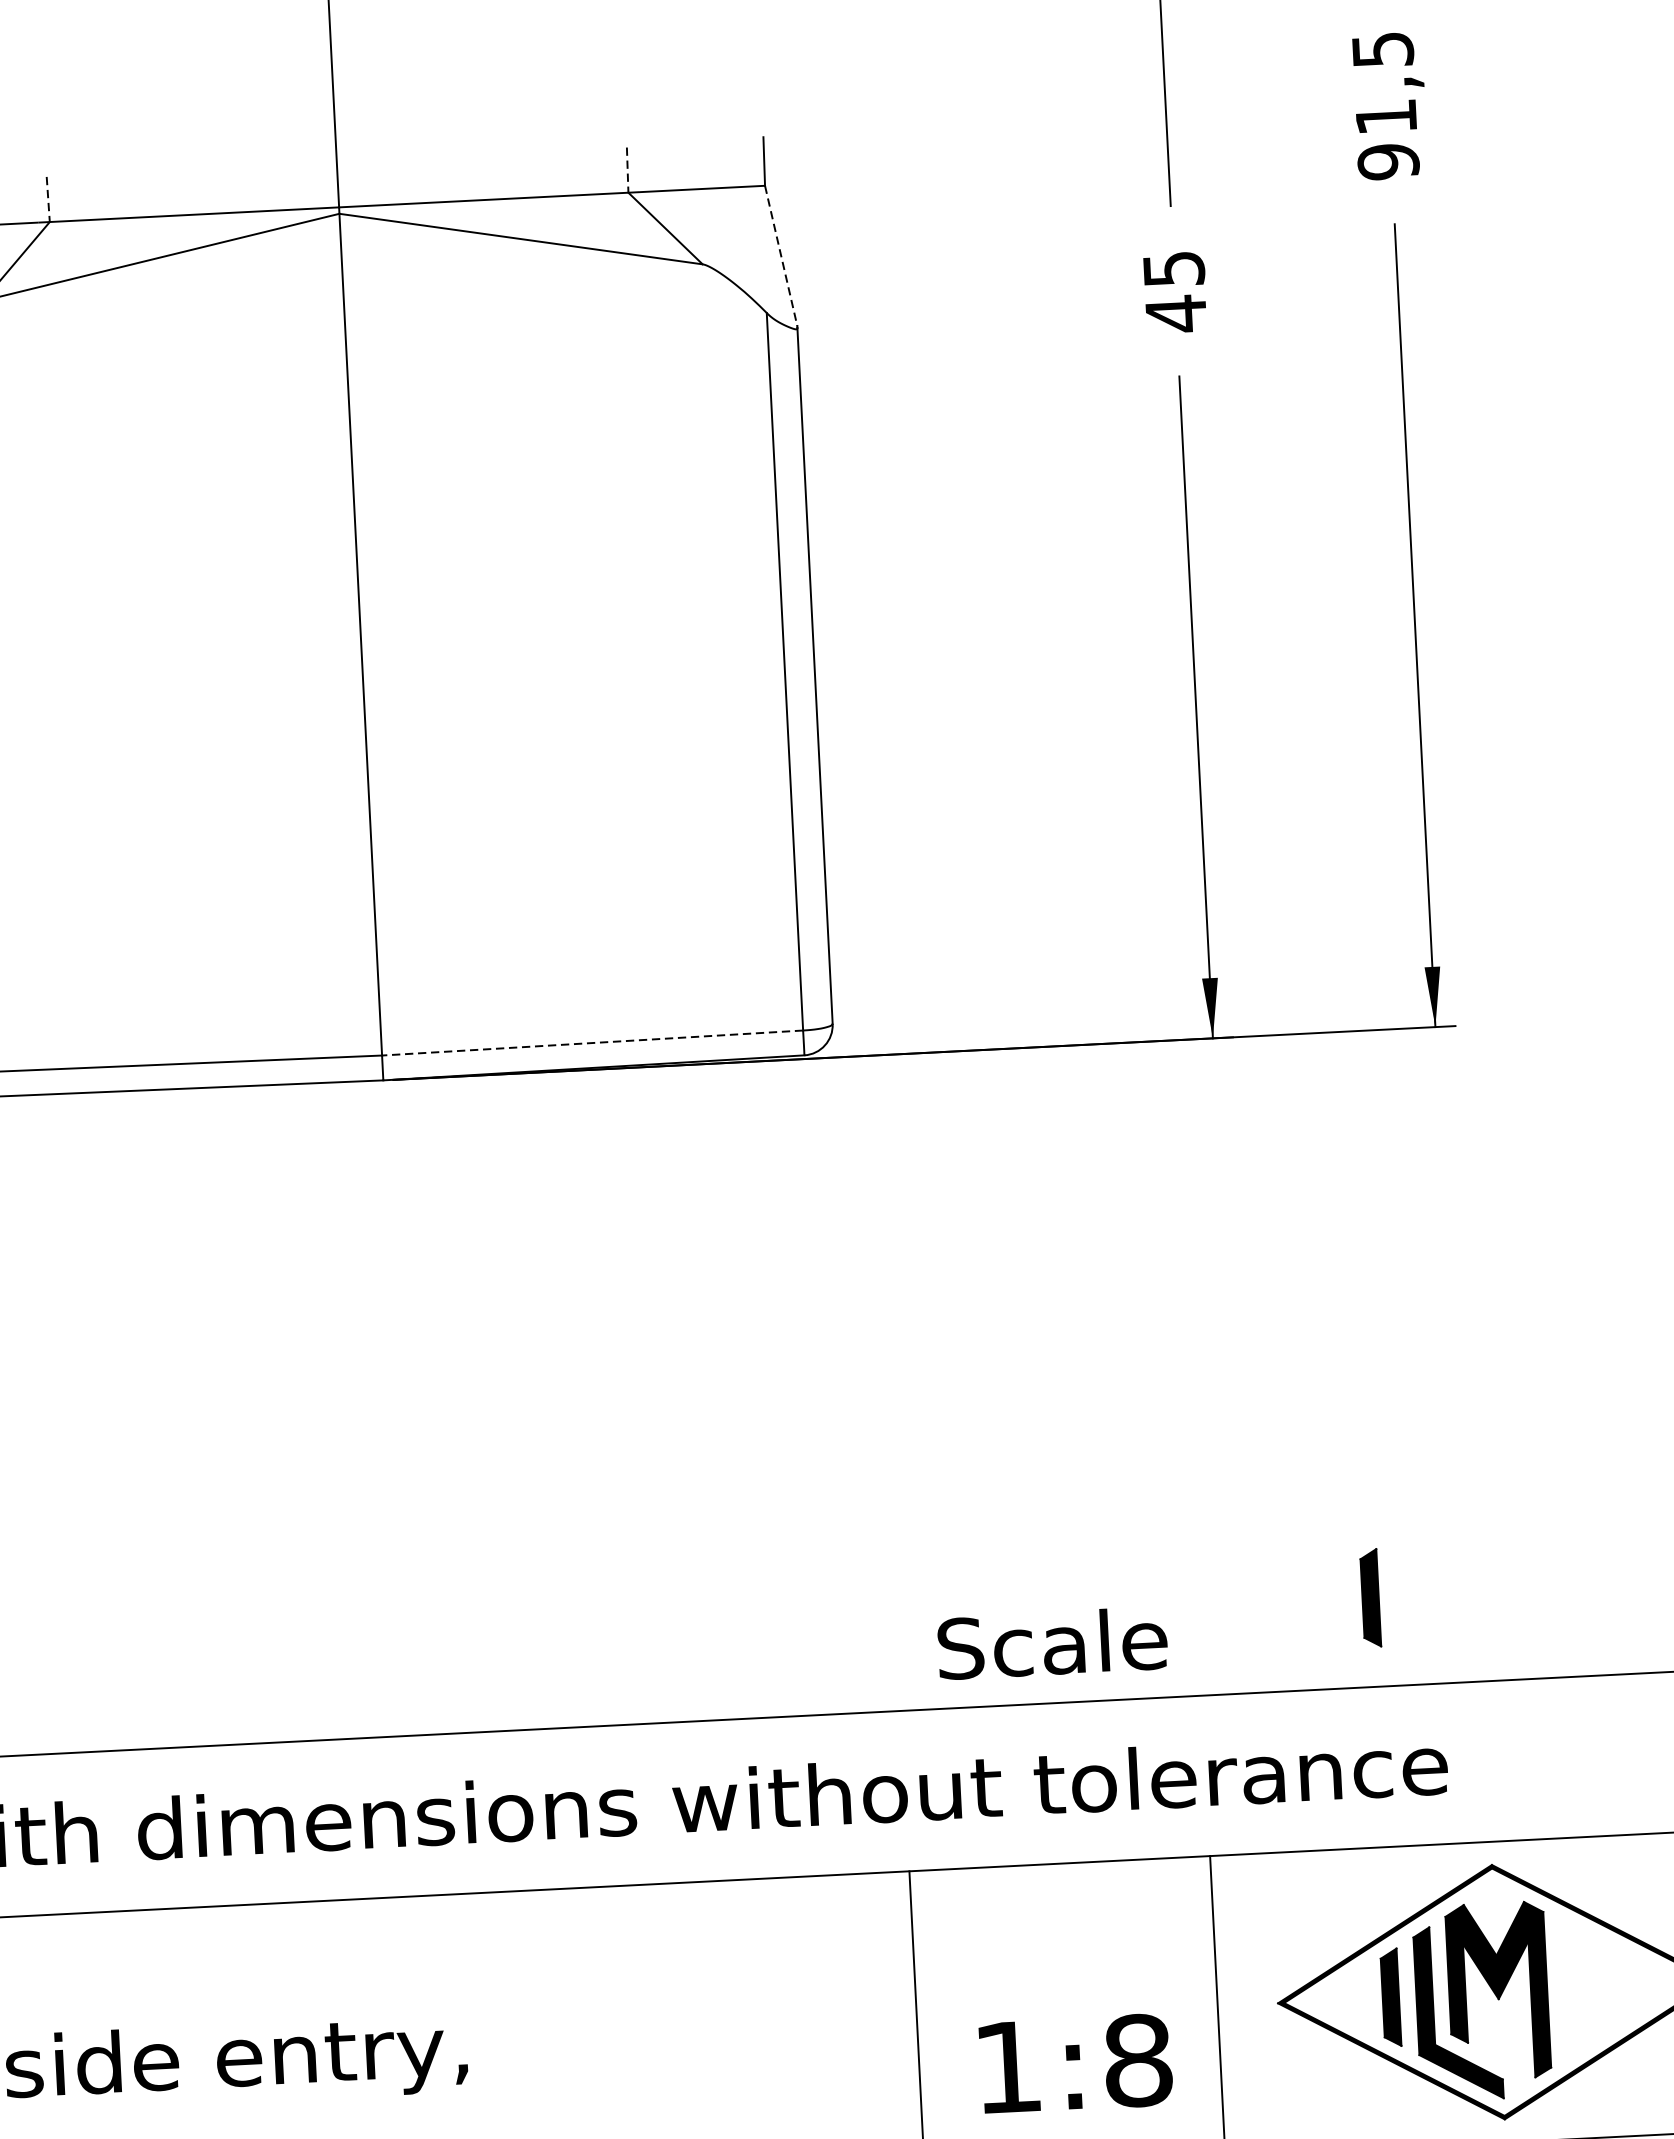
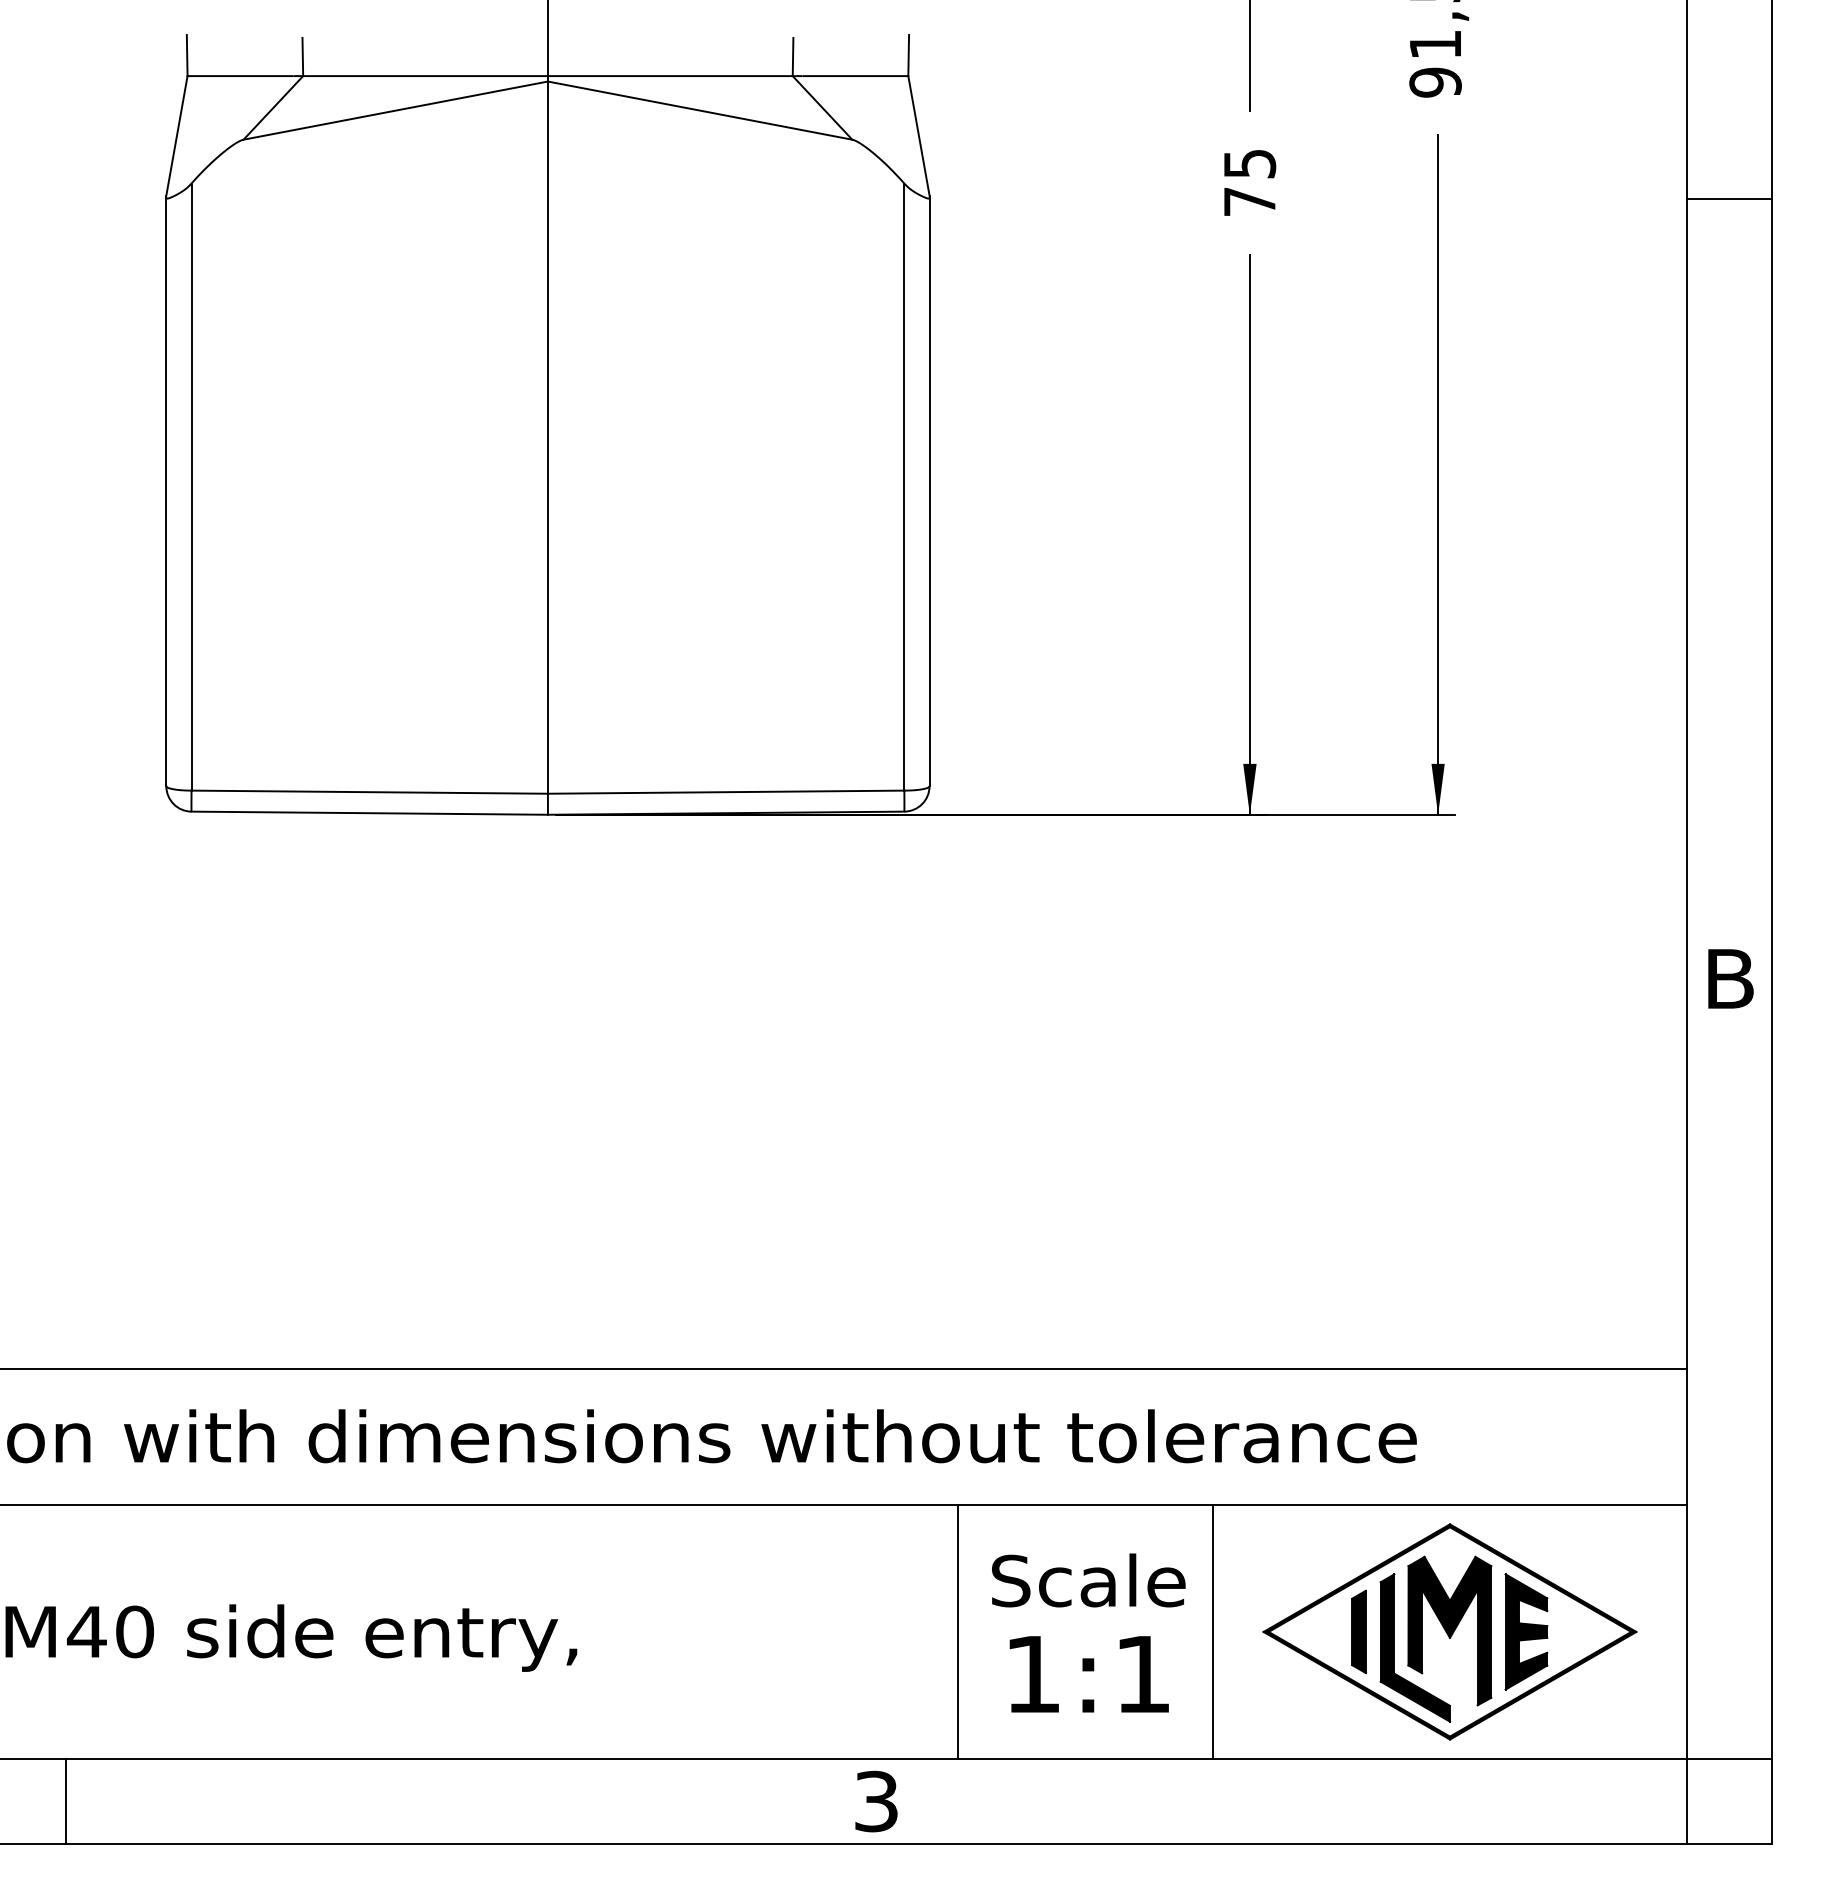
line: (628, 170) -> (793, 57), dashed -> solid
line: (47, 200) -> (302, 57), dashed -> solid
line: (780, 255) -> (918, 135), dashed -> solid
text: (1175, 313) -> (1249, 201), 45 -> 75
line: (591, 1043) -> (725, 792), dashed -> solid
part: (1369, 1597) -> (1358, 1293), removed
text: (1052, 1643) -> (1088, 1580), moved
part: (1588, 1987) -> (1526, 1631), added
text: (1138, 2059) -> (1143, 1673), 1:8 -> 1:1

